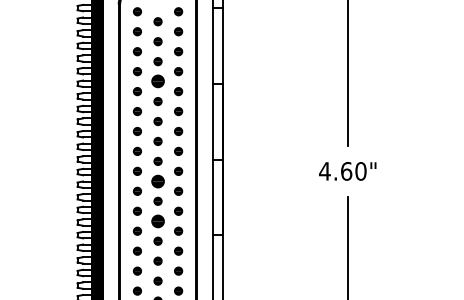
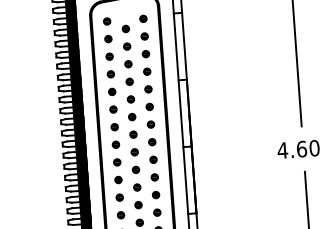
part: (157, 81) -> (129, 81), size x0.62
part: (157, 180) -> (135, 169), size x0.62
part: (157, 220) -> (138, 204), size x0.62

